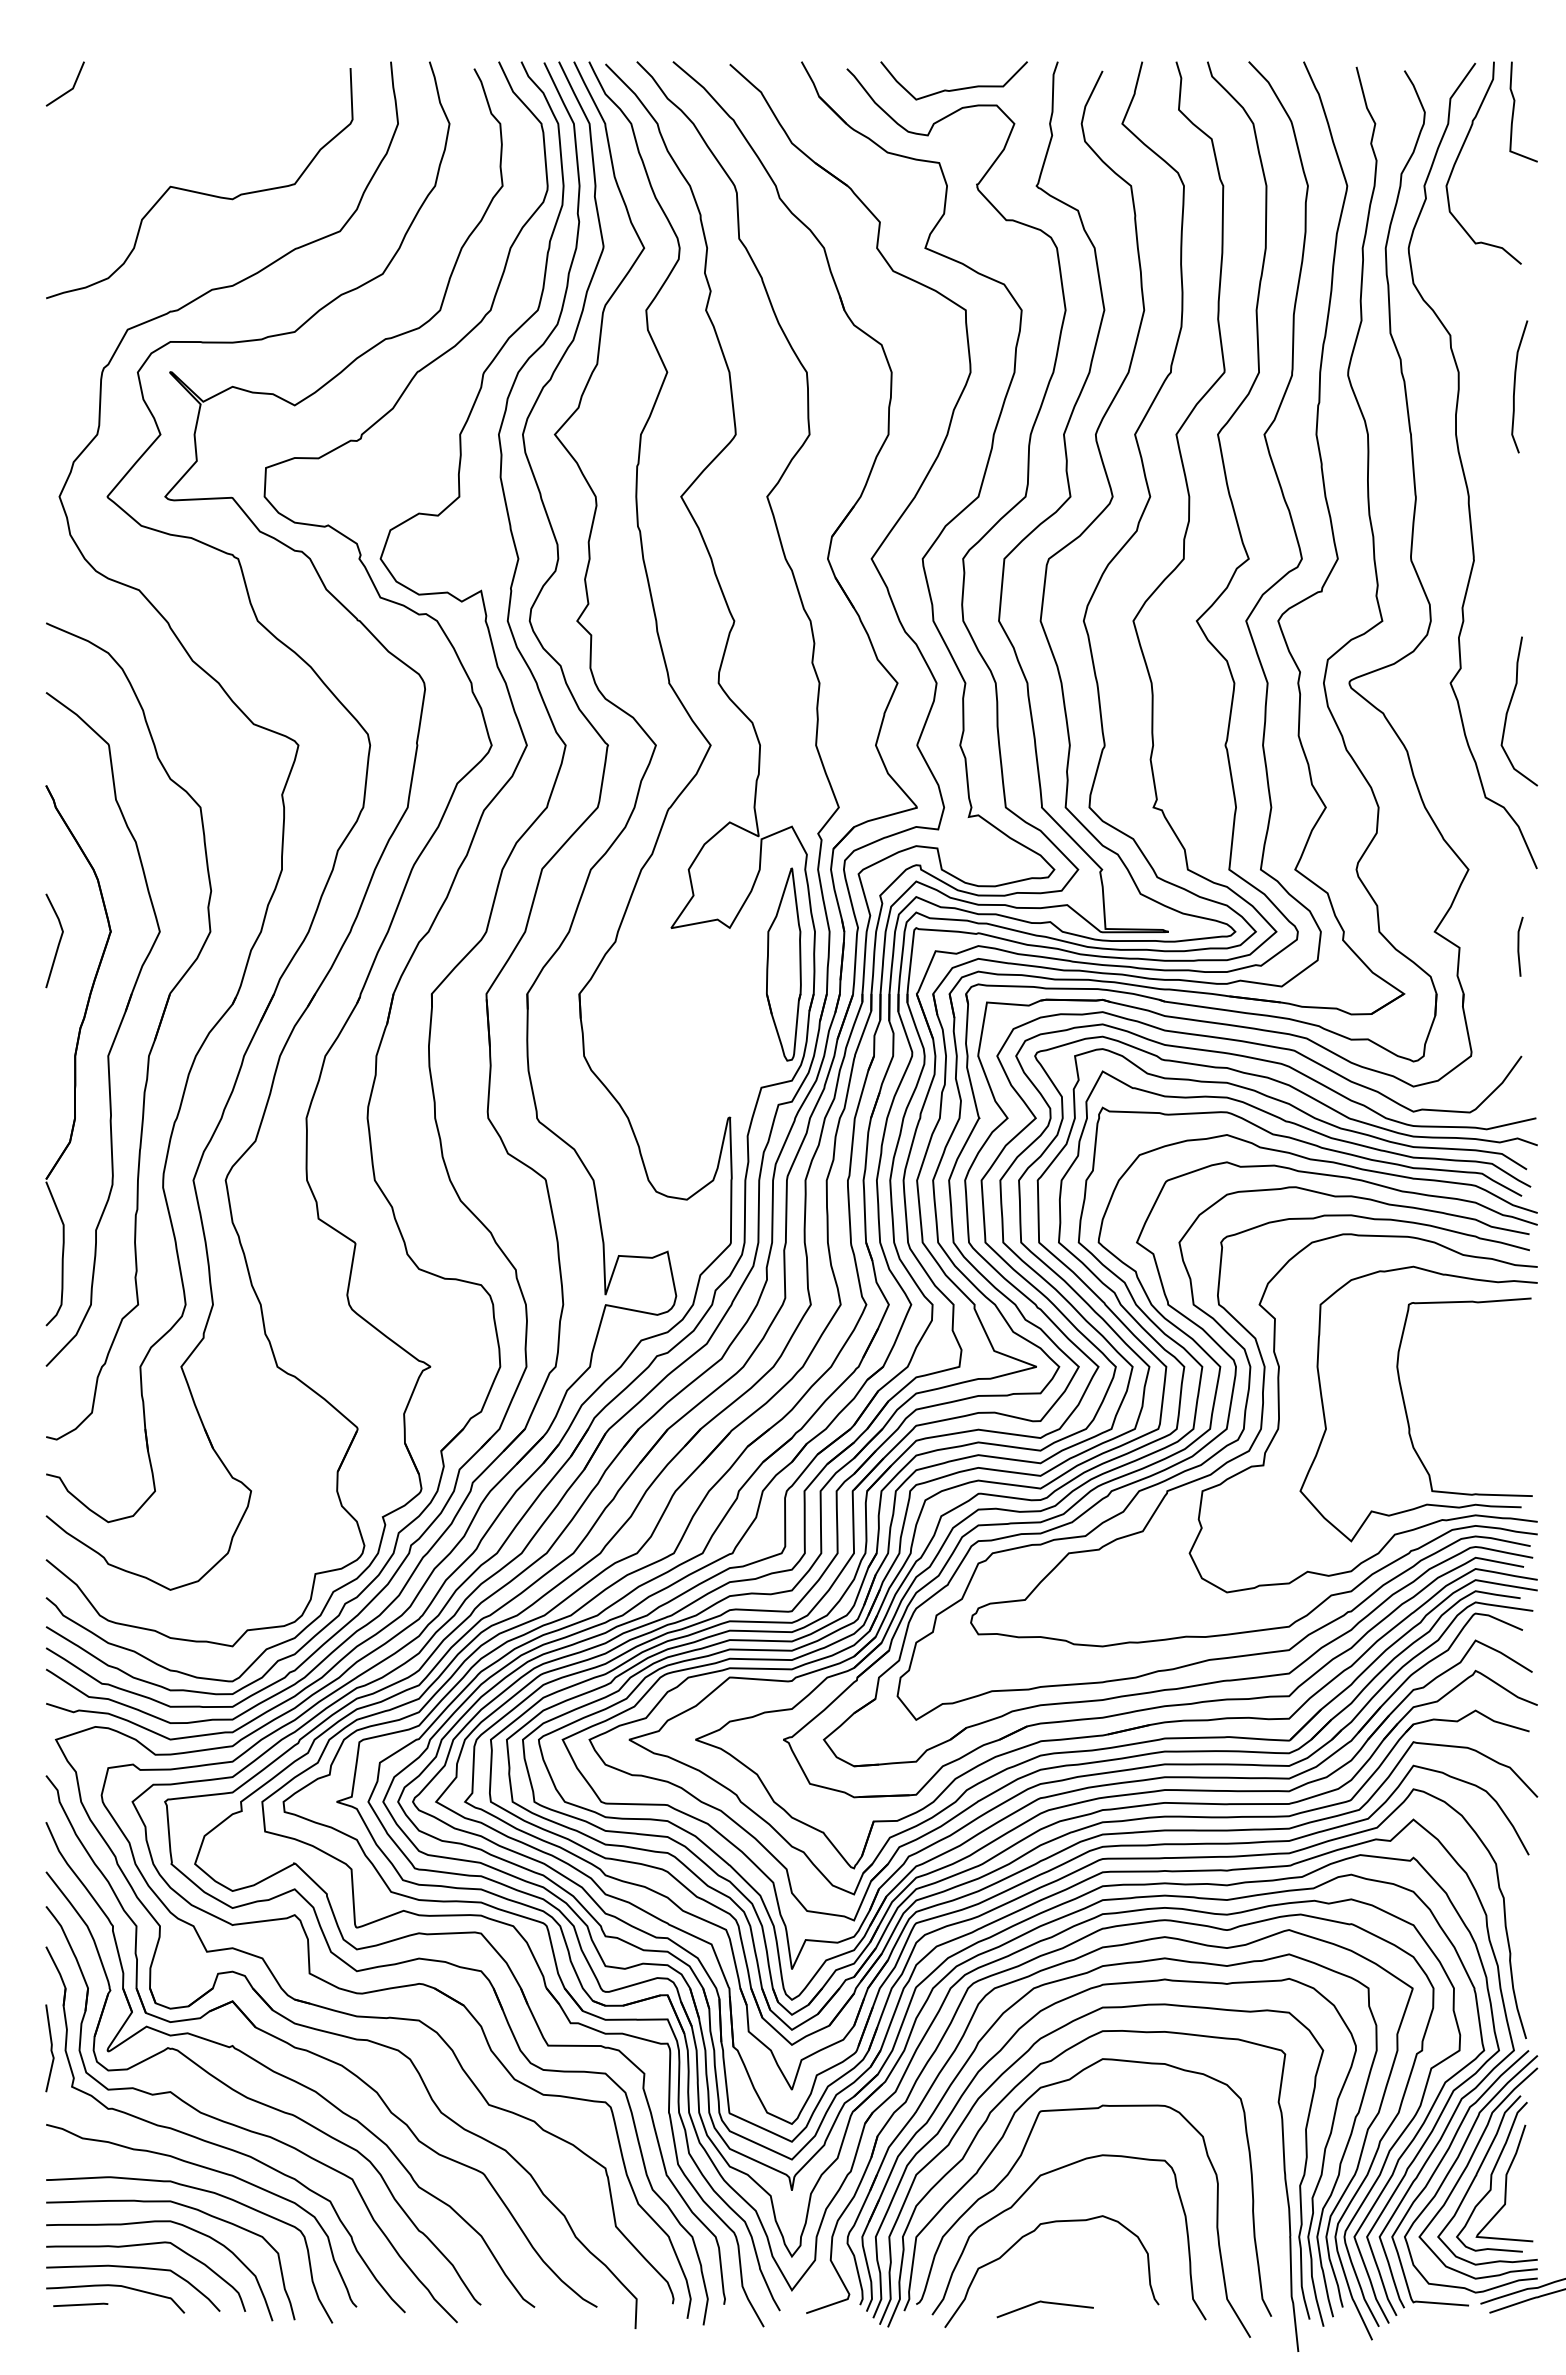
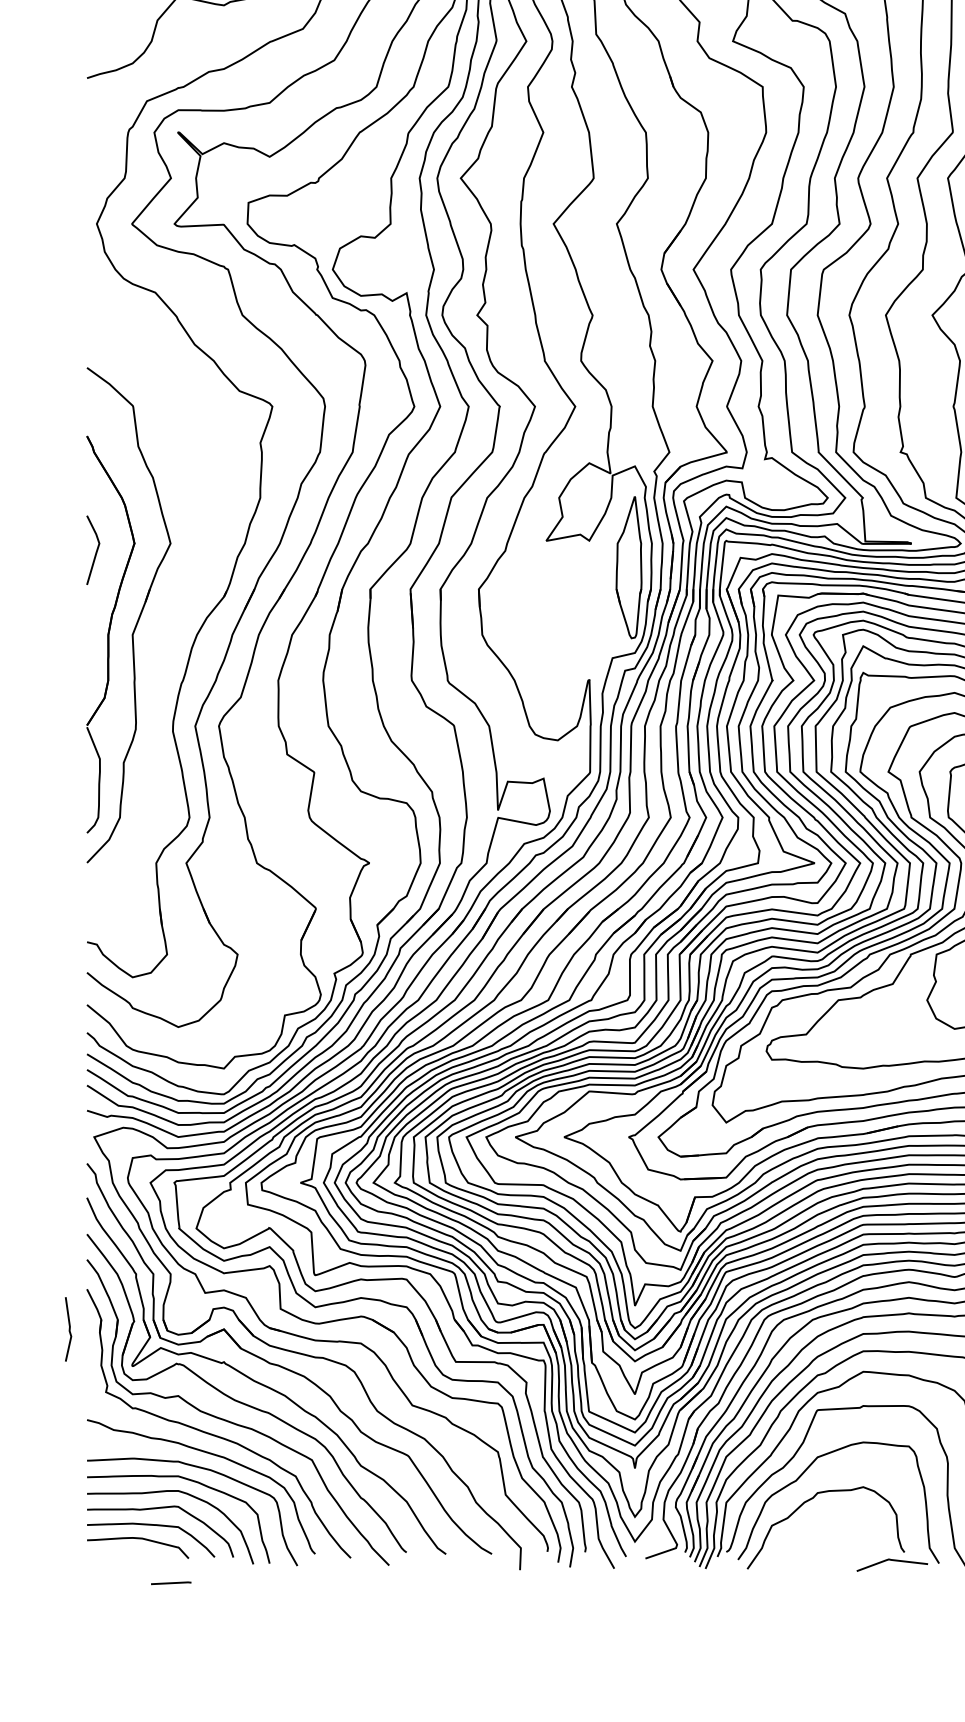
part: (153, 1040) -> (165, 623), removed
line: (50, 2048) -> (68, 1329), moved
line: (1044, 2303) -> (891, 1560), moved
line: (80, 2304) -> (171, 1582), moved

